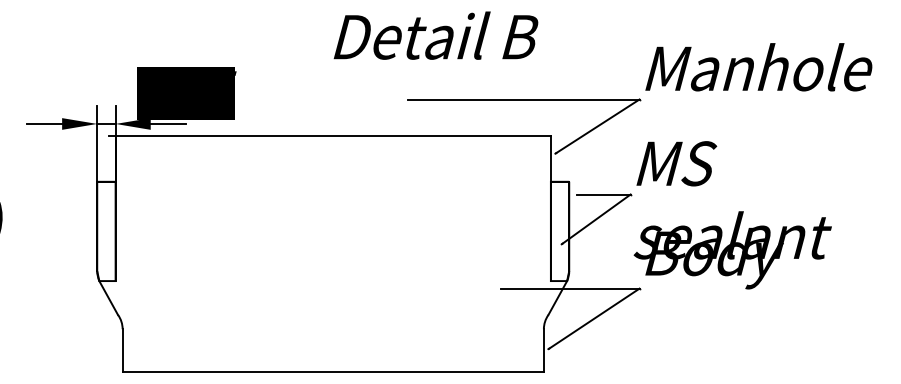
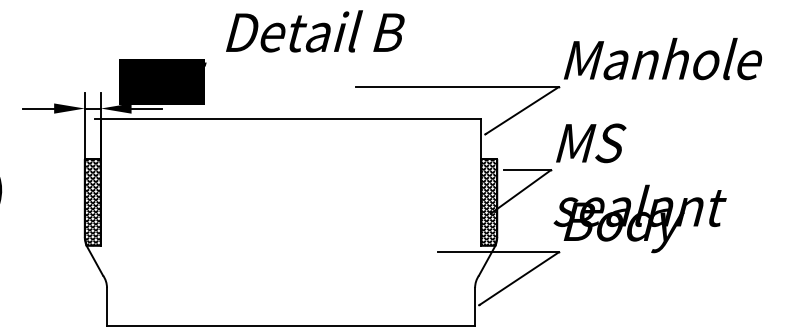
text: (435, 35) -> (314, 31), moved
hatch: (106, 231) -> (92, 202), added
hatch: (559, 231) -> (488, 202), added

